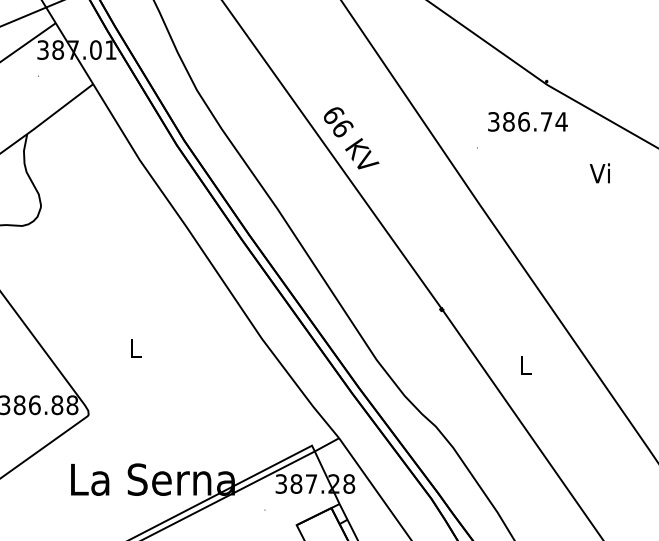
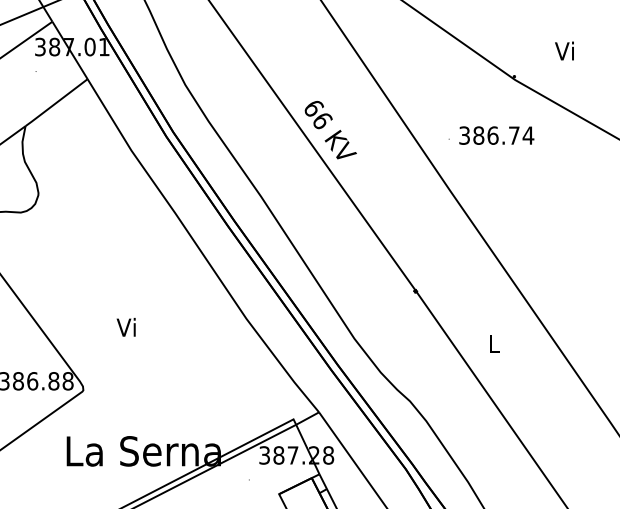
text: (527, 121) -> (496, 135), moved
text: (599, 172) -> (564, 50), moved
text: (133, 347) -> (125, 326), L -> Vi

